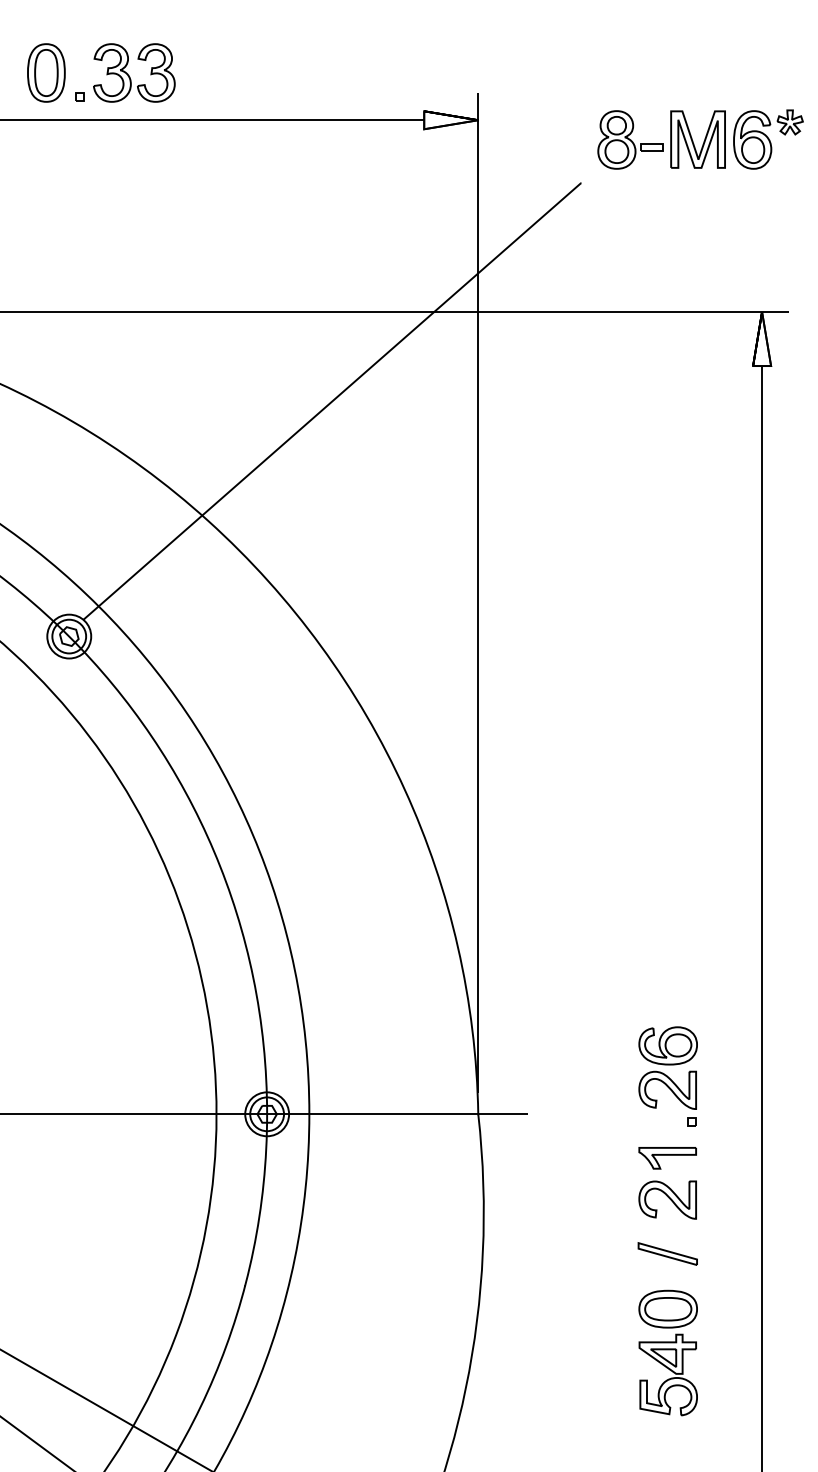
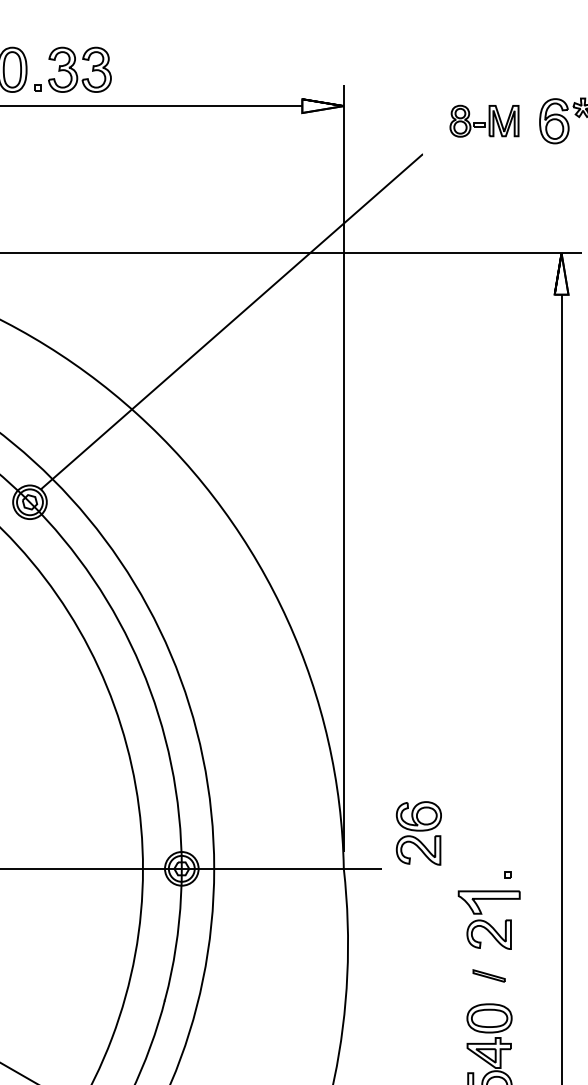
part: (661, 139) -> (484, 120), size x0.7
part: (667, 1067) -> (418, 832), moved
part: (667, 1158) -> (489, 902), size x1.4
part: (667, 1253) -> (489, 975), size x0.7

